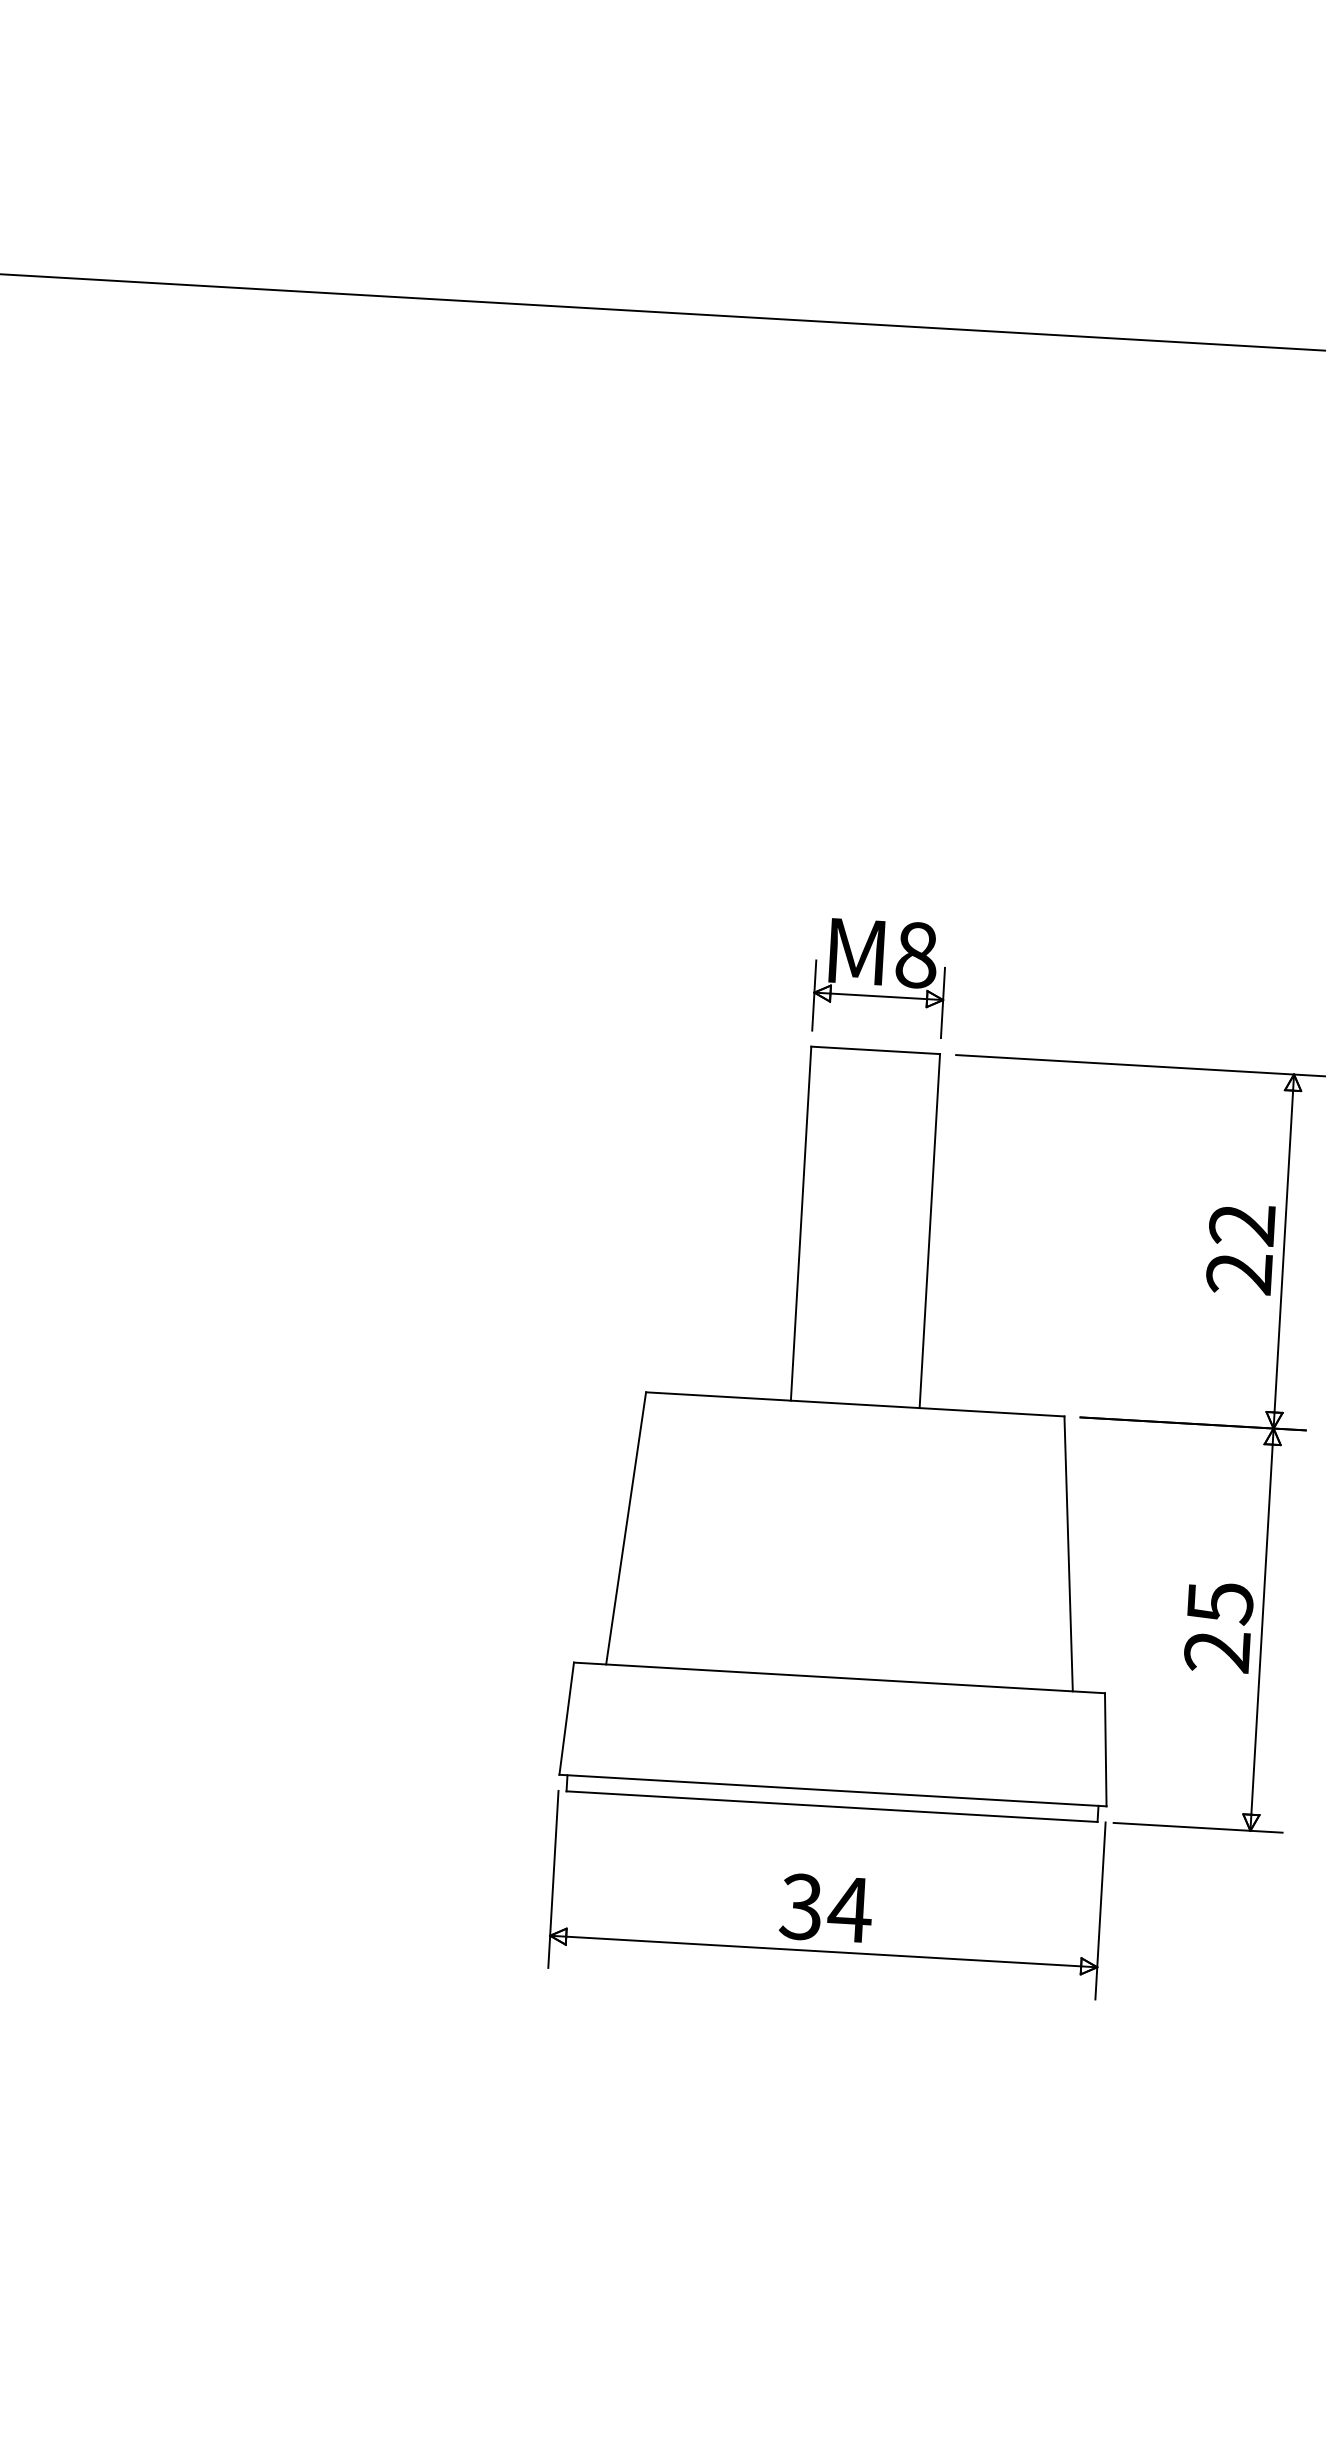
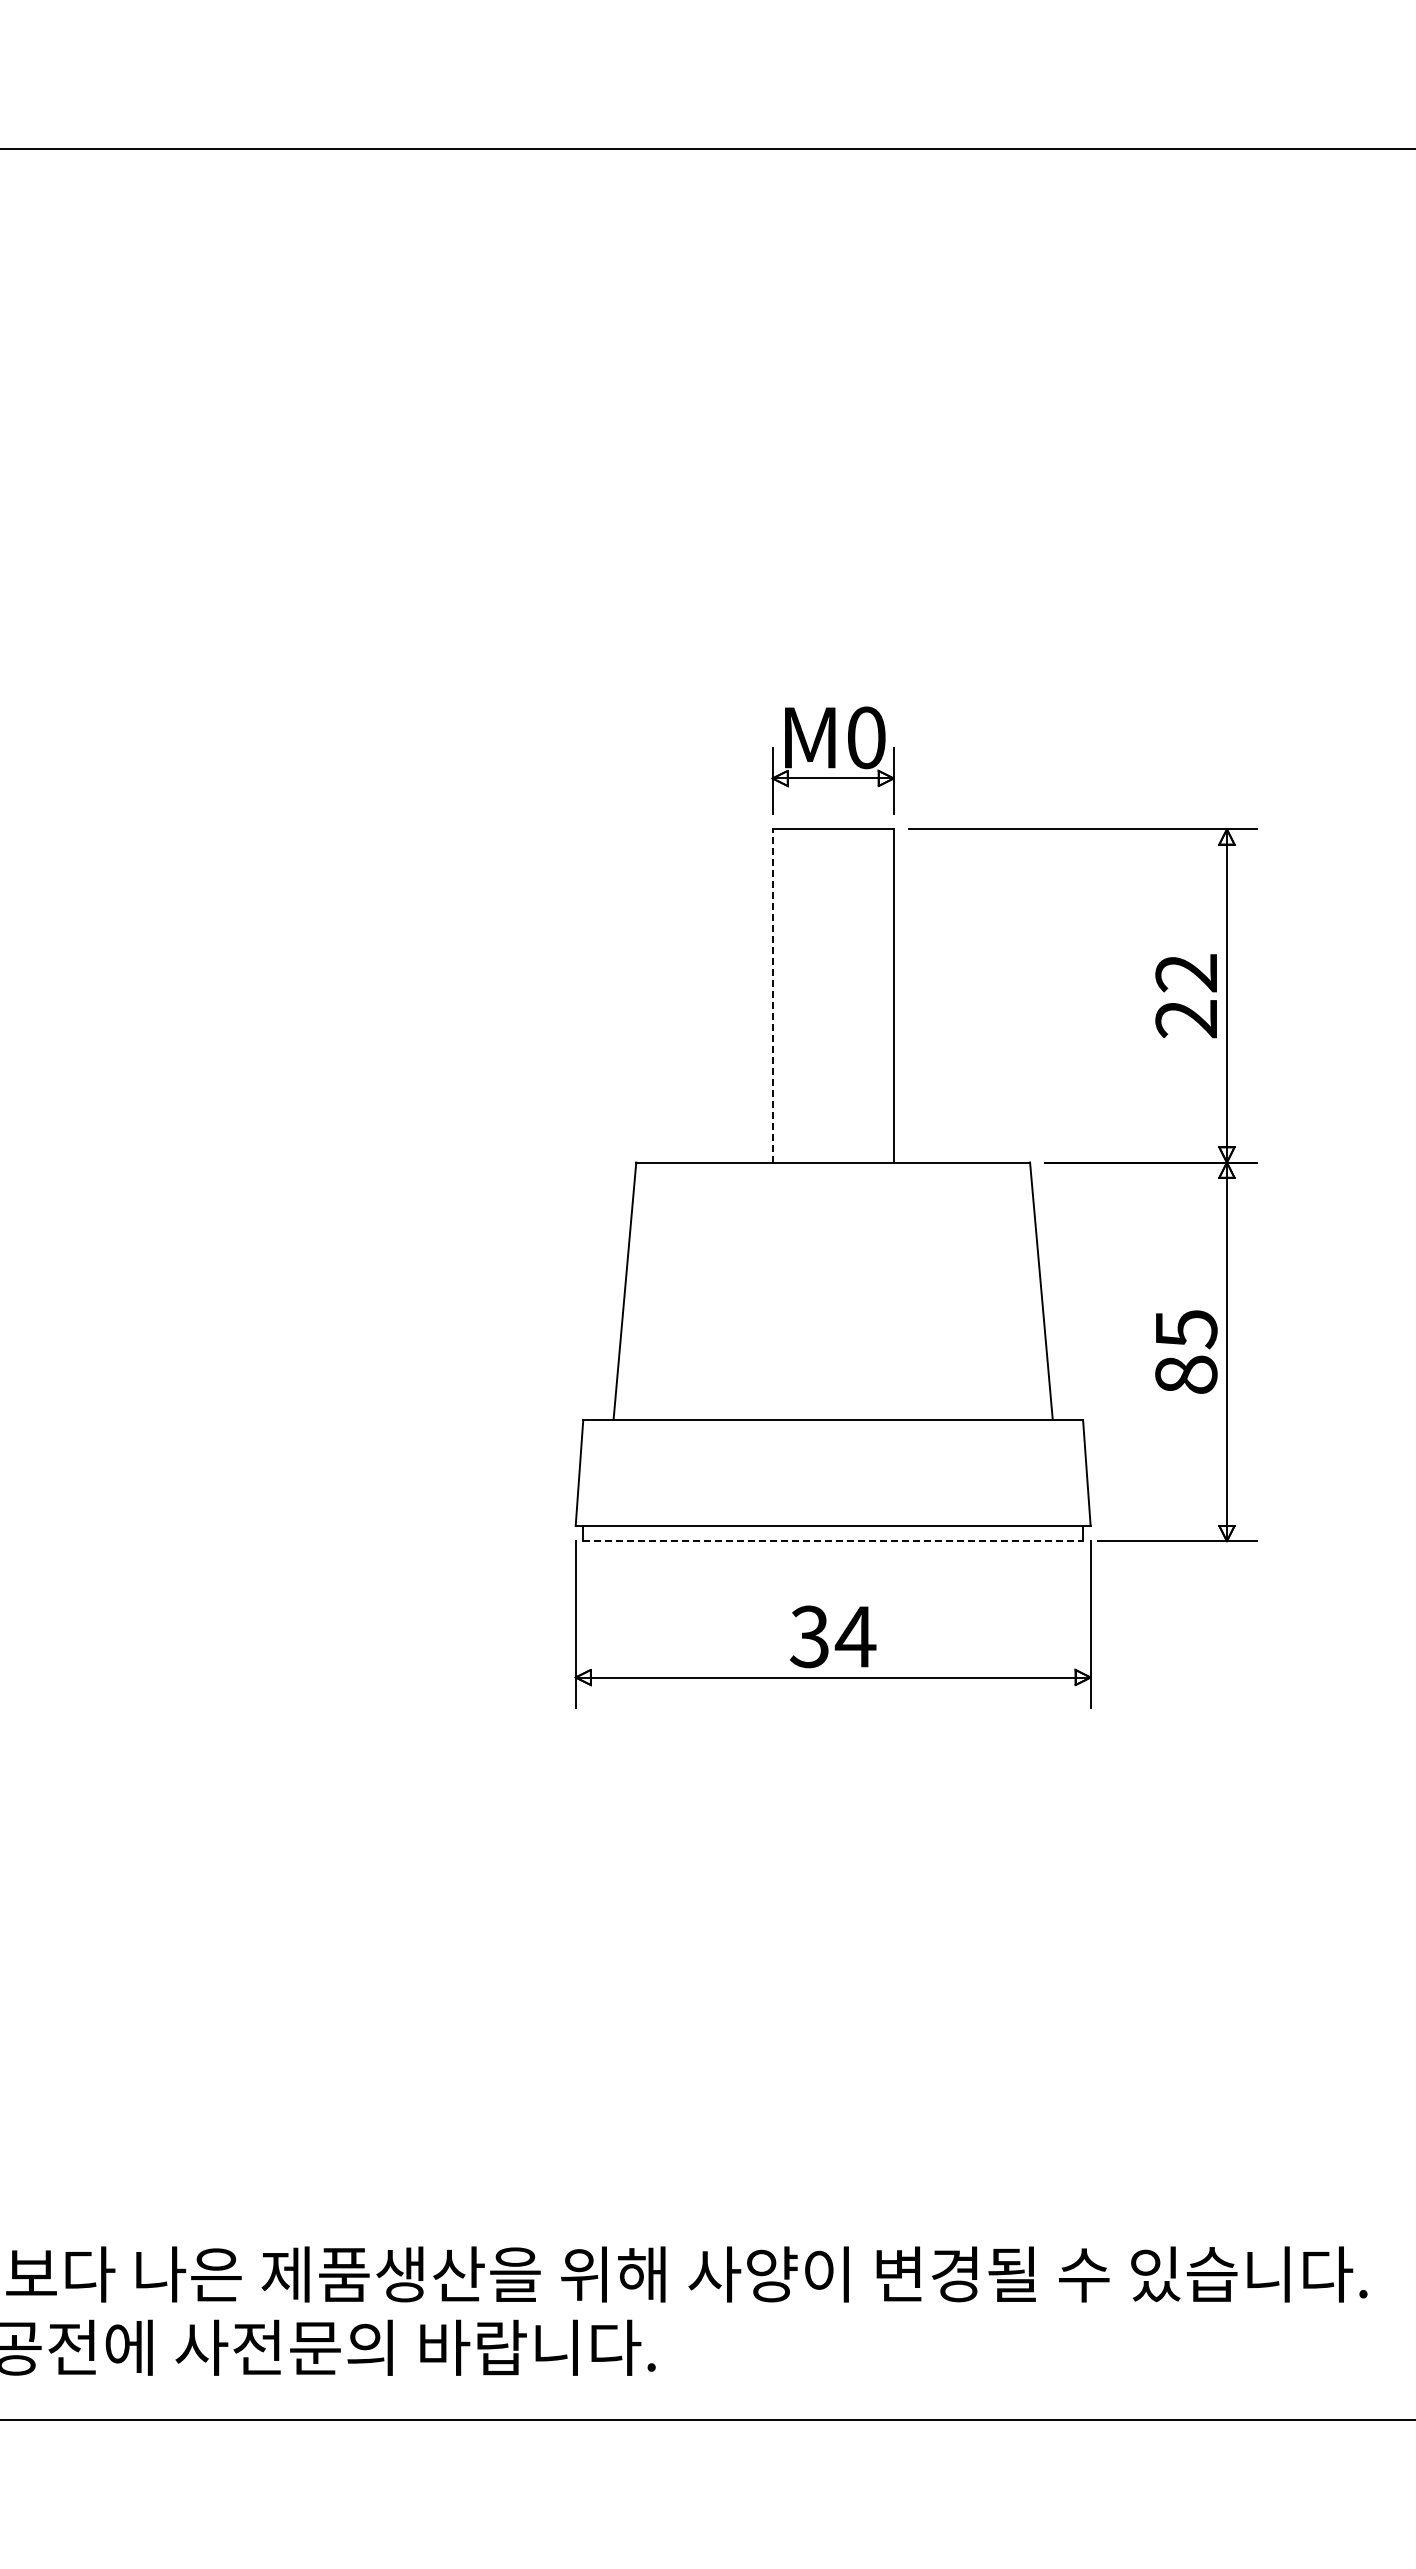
text: (916, 954) -> (866, 737), M8 -> M0
line: (801, 1223) -> (772, 995), solid -> dashed
text: (1217, 1651) -> (1186, 1374), 25 -> 85
line: (832, 1807) -> (833, 1541), solid -> dashed

